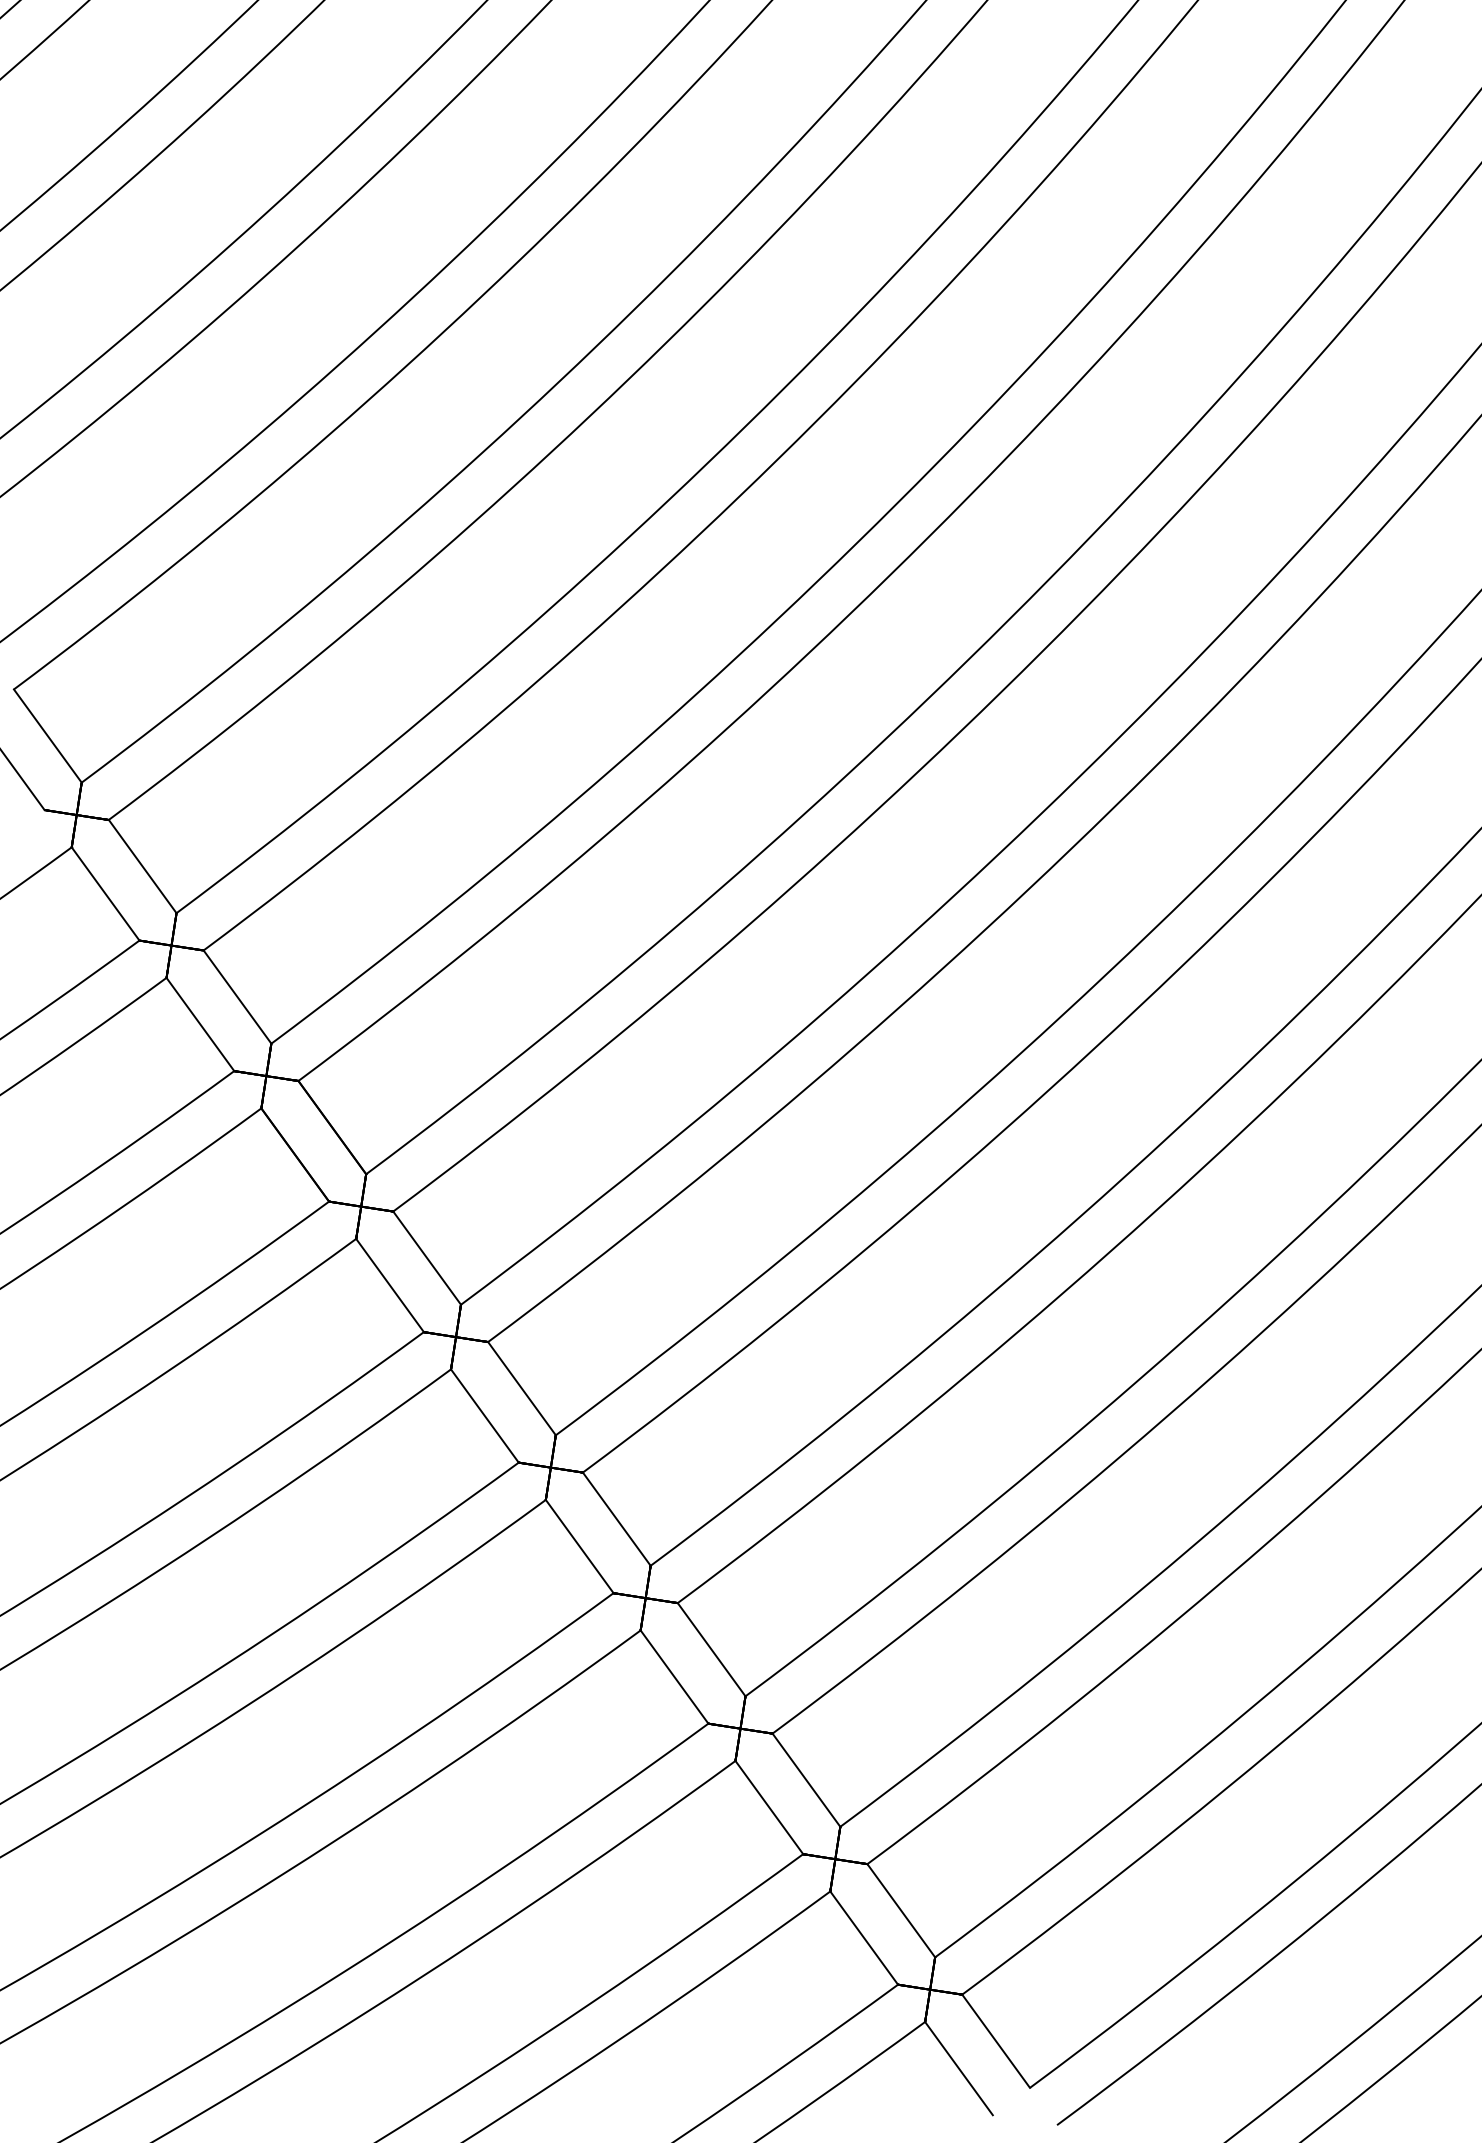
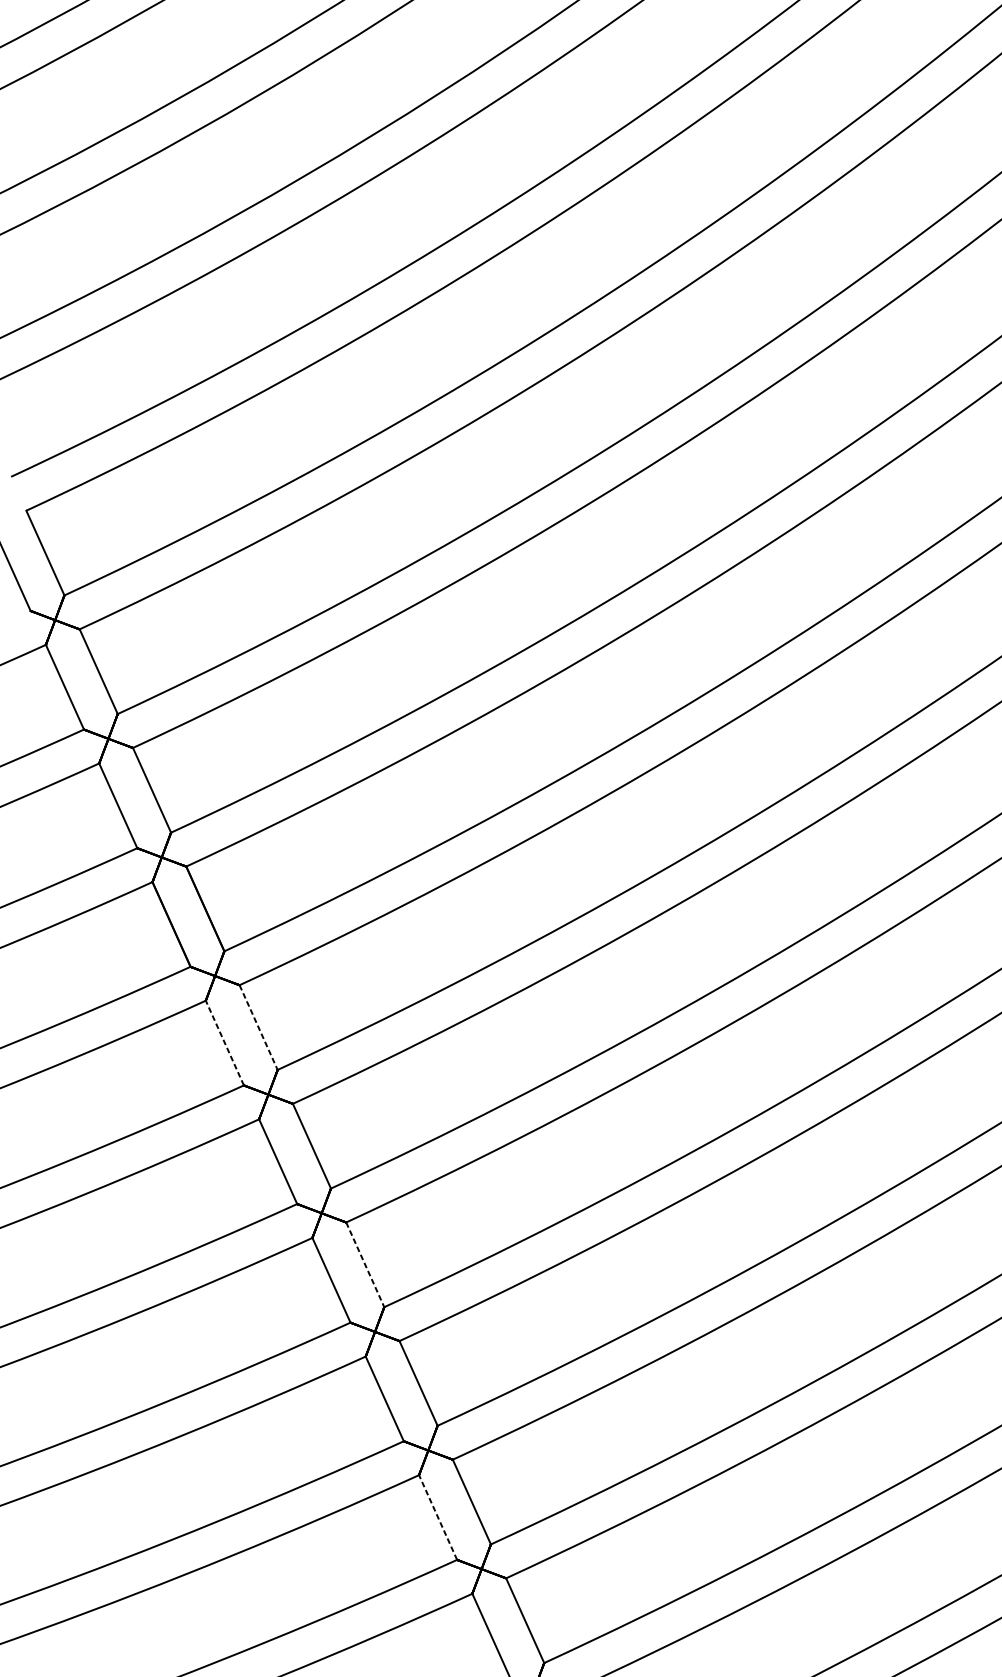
line: (427, 1258) -> (258, 1027), solid -> dashed
line: (390, 1285) -> (225, 1043), solid -> dashed
line: (616, 1519) -> (364, 1265), solid -> dashed
line: (769, 1807) -> (438, 1517), solid -> dashed

